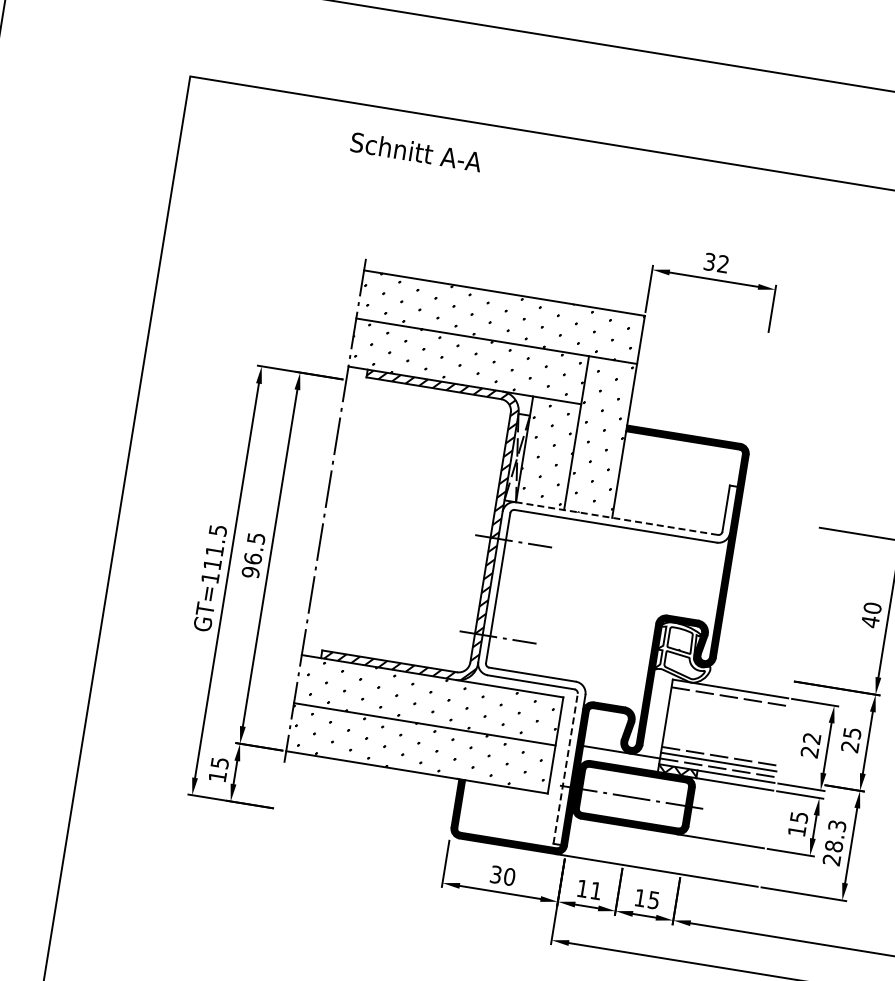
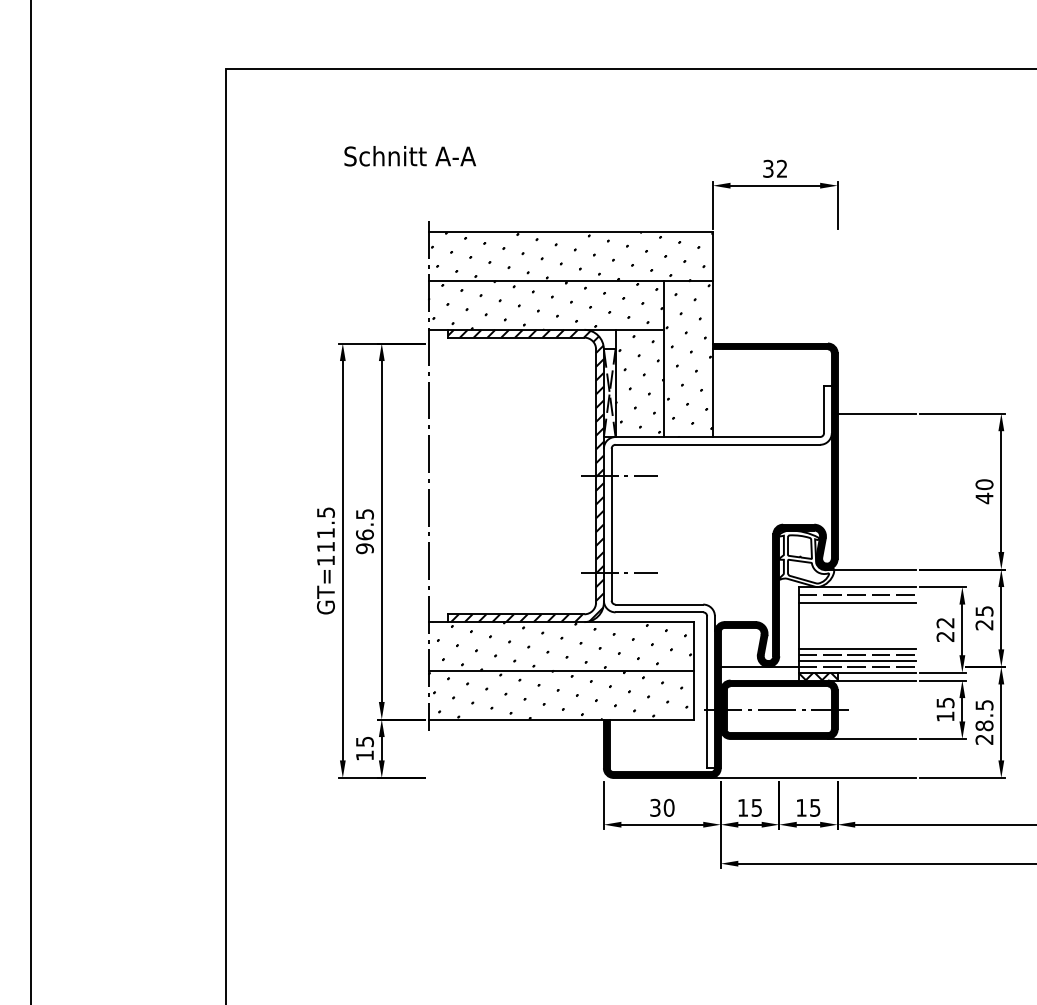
text: (415, 152) -> (409, 156), moved
line: (616, 519) -> (717, 437), dashed -> solid
line: (777, 520) -> (876, 413), added
line: (746, 673) -> (870, 569), added
line: (727, 704) -> (856, 602), added
line: (719, 750) -> (856, 649), added
line: (565, 769) -> (707, 692), dashed -> solid
text: (836, 825) -> (983, 704), 28.3 -> 28.5
text: (595, 890) -> (756, 807), 11 -> 15

